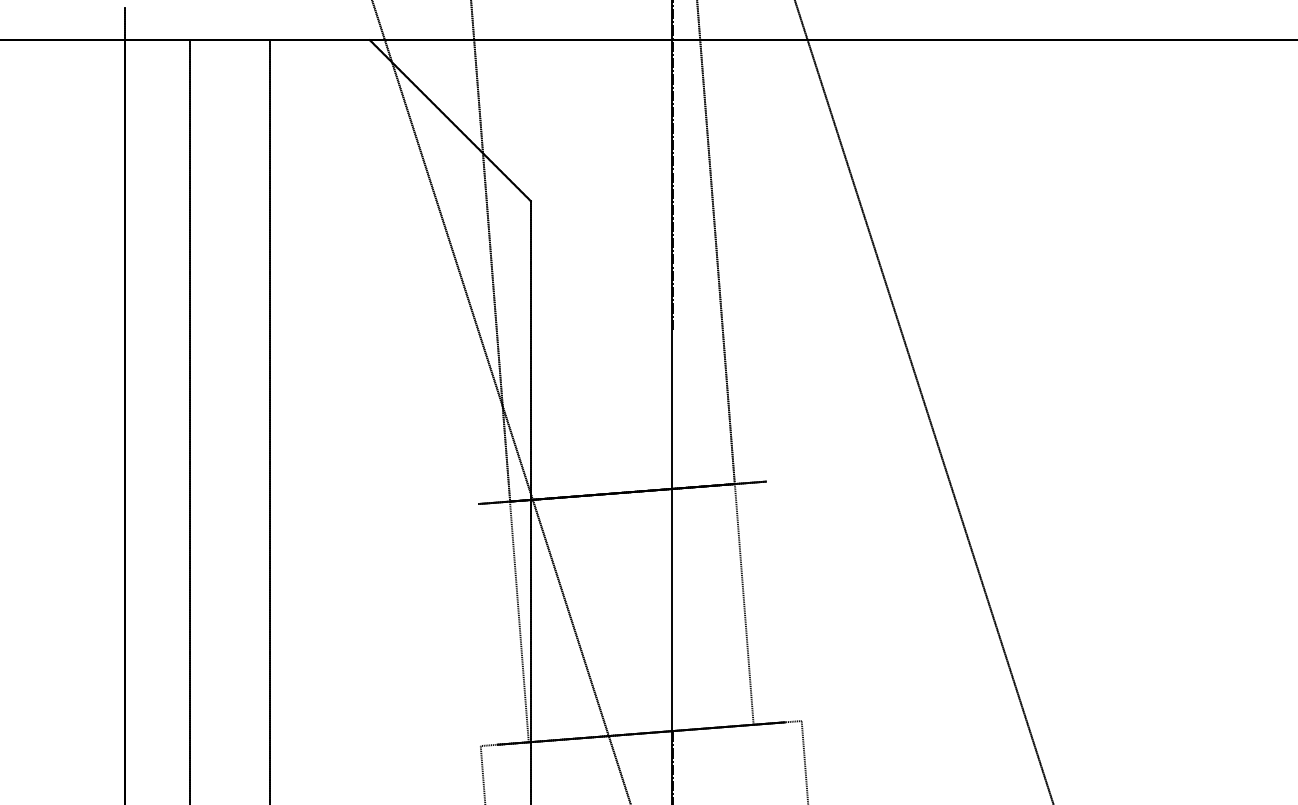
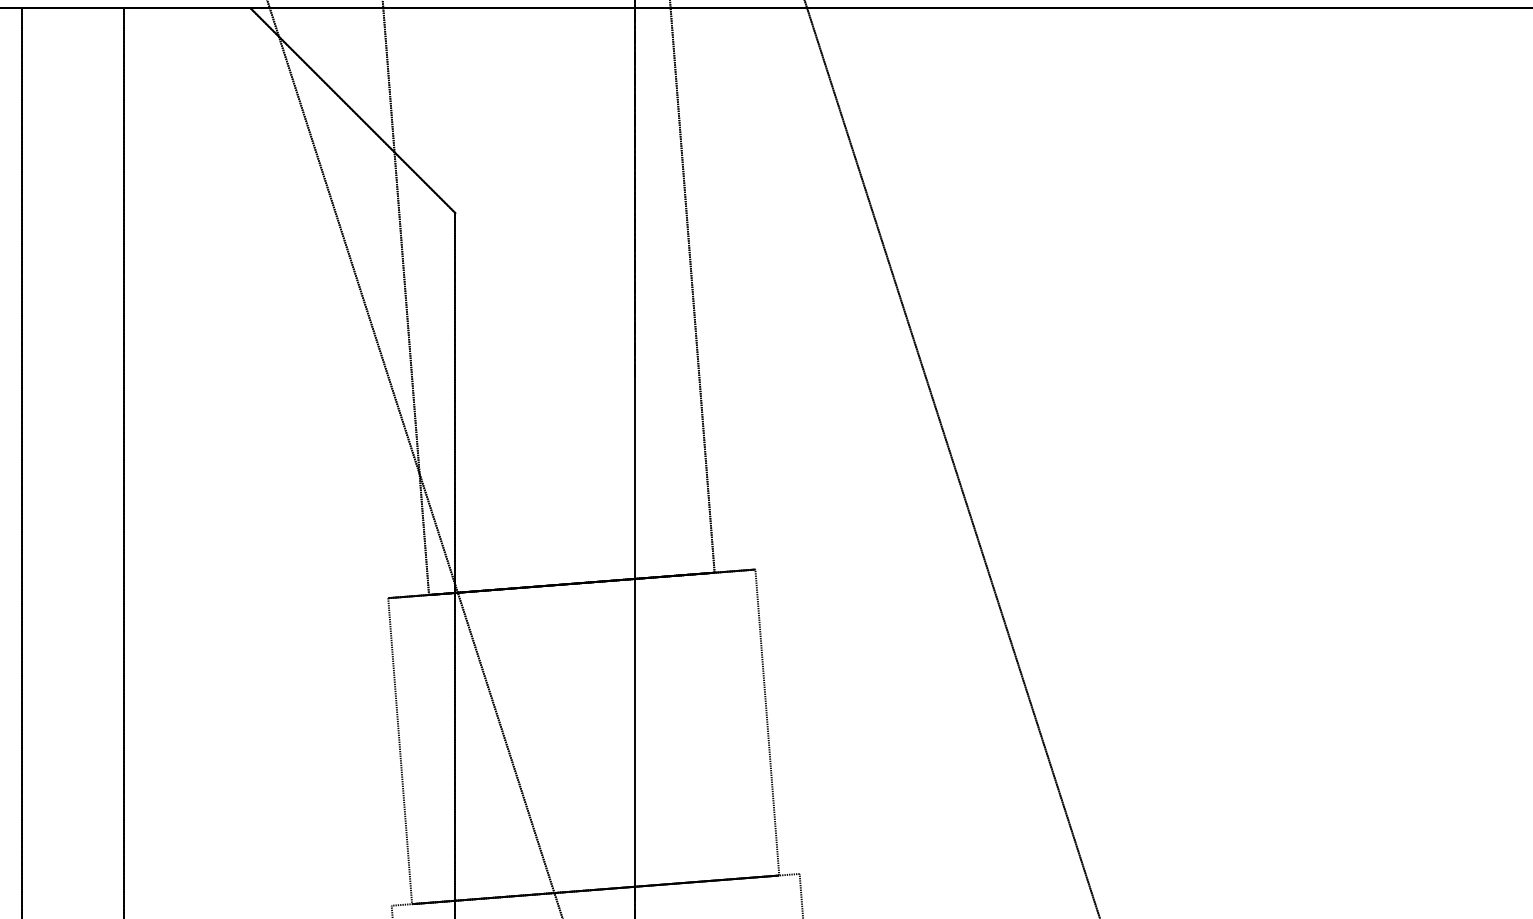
line: (743, 604) -> (766, 721), moved
line: (519, 622) -> (400, 751), moved

